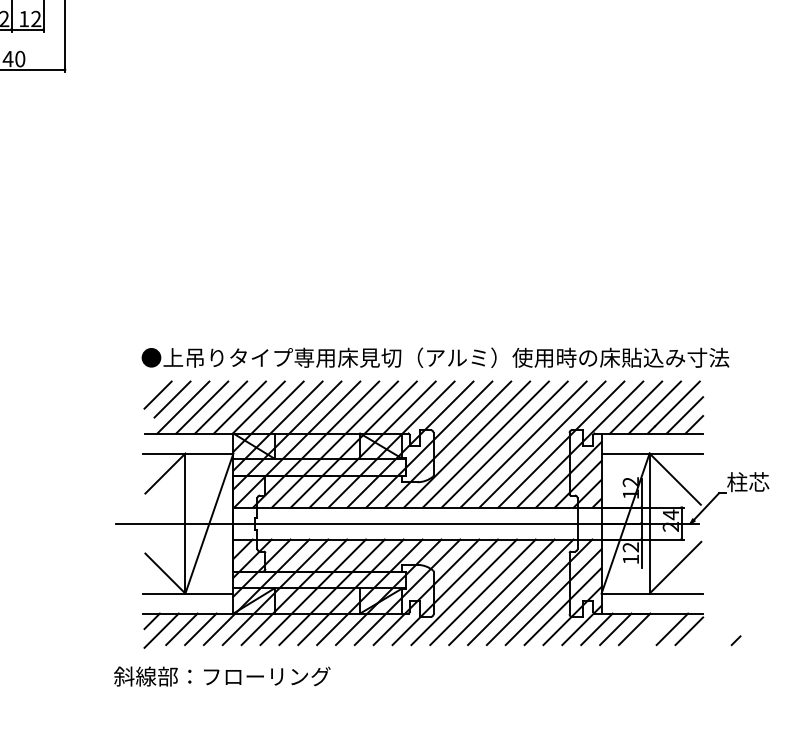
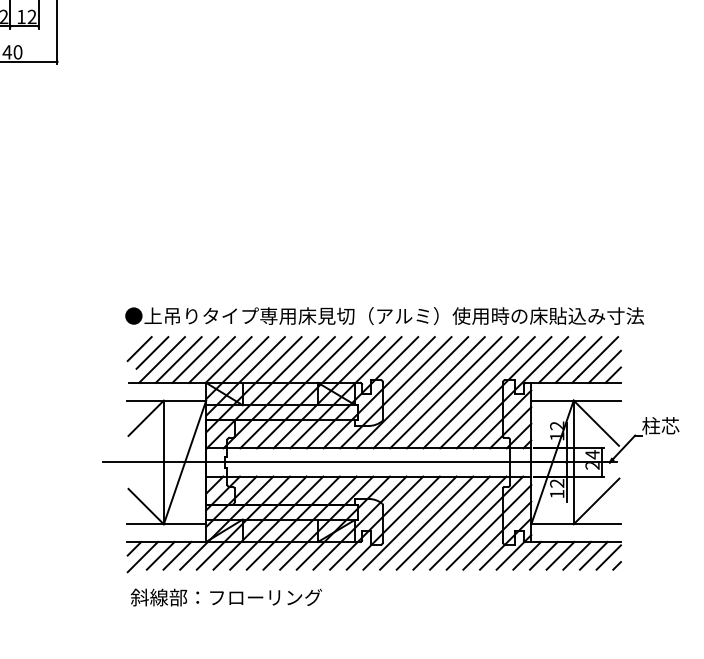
line: (653, 628) -> (577, 555), added
line: (735, 640) -> (616, 565), moved
text: (221, 676) -> (225, 597), moved

